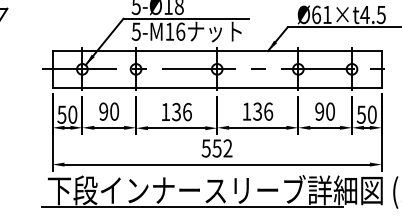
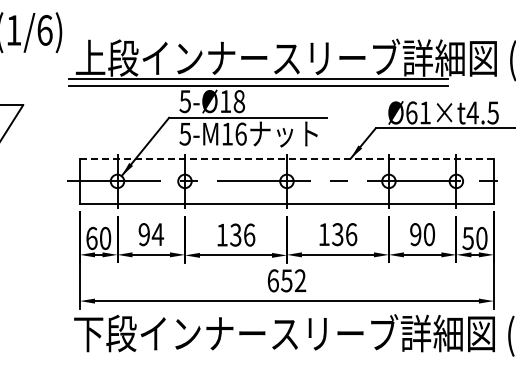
line: (216, 51) -> (286, 158), solid -> dashed
text: (114, 111) -> (157, 234), 90 -> 94
text: (61, 113) -> (91, 237), 50 -> 60
text: (205, 148) -> (272, 280), 552 -> 652
line: (192, 206) -> (256, 353), removed

